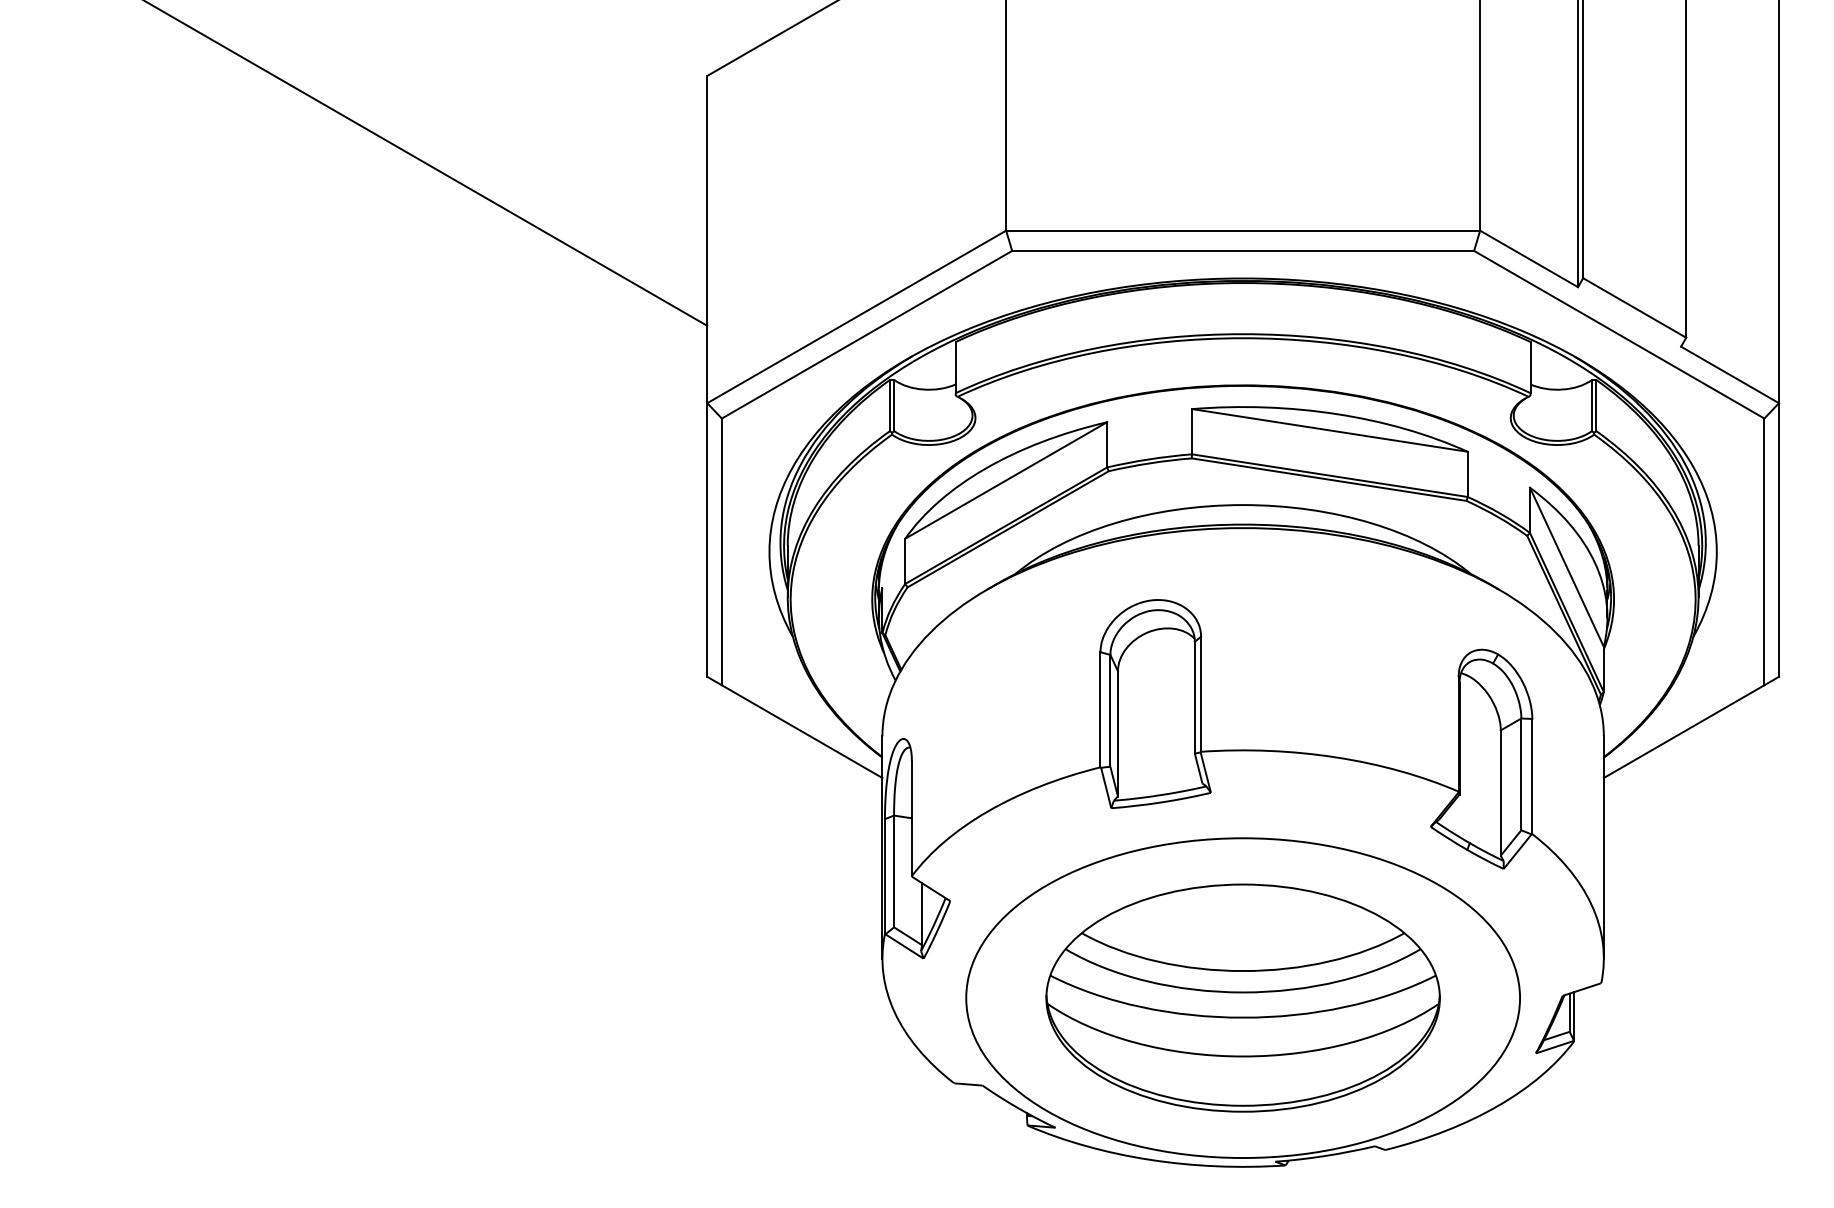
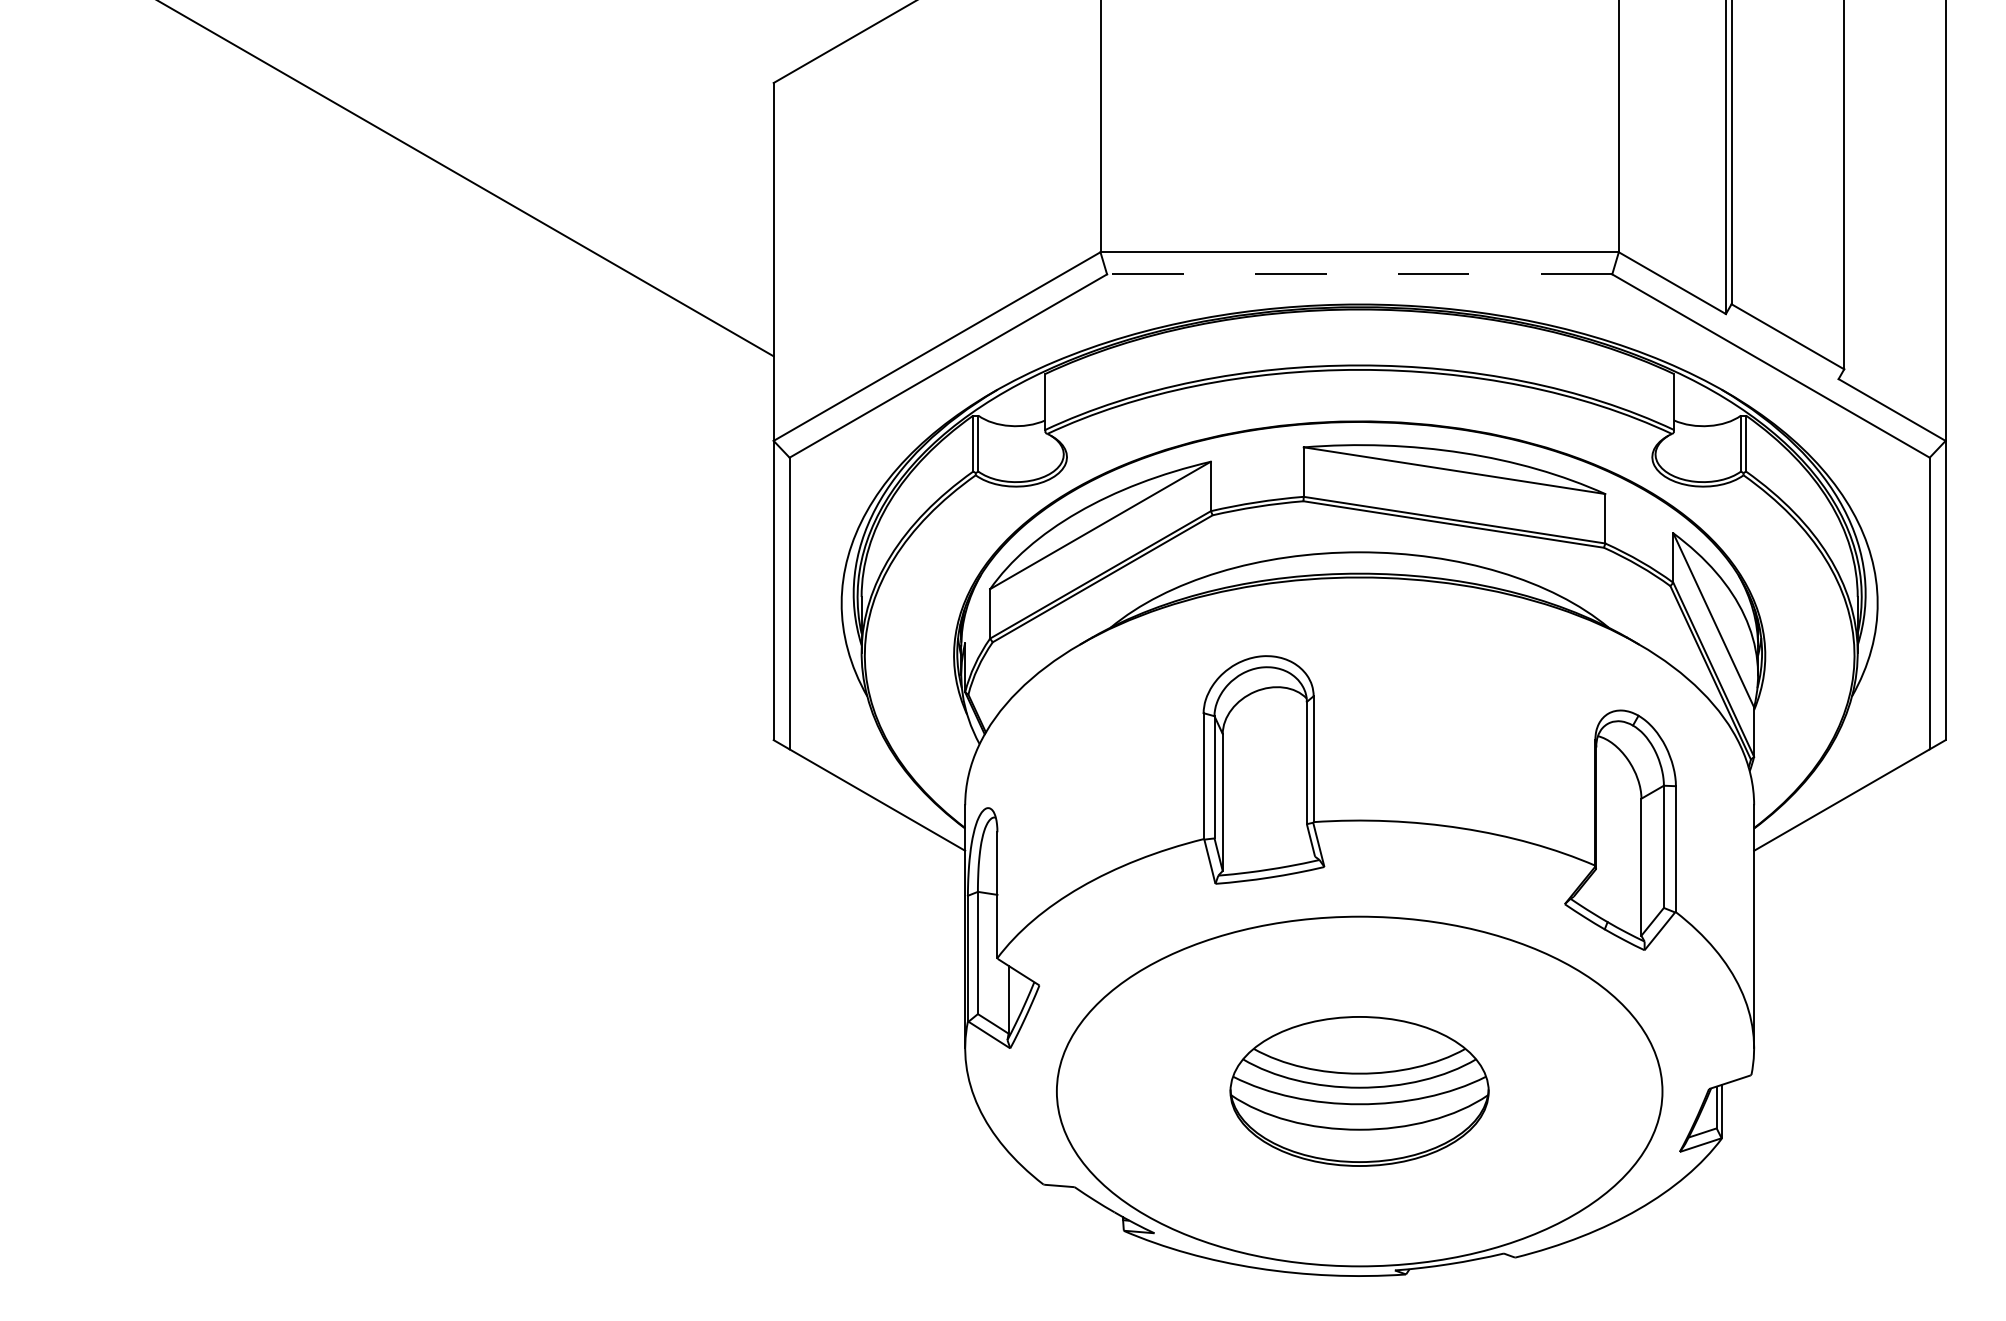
line: (1243, 250) -> (1360, 273), solid -> dashed
part: (1242, 997) -> (1358, 1090), size x0.6

